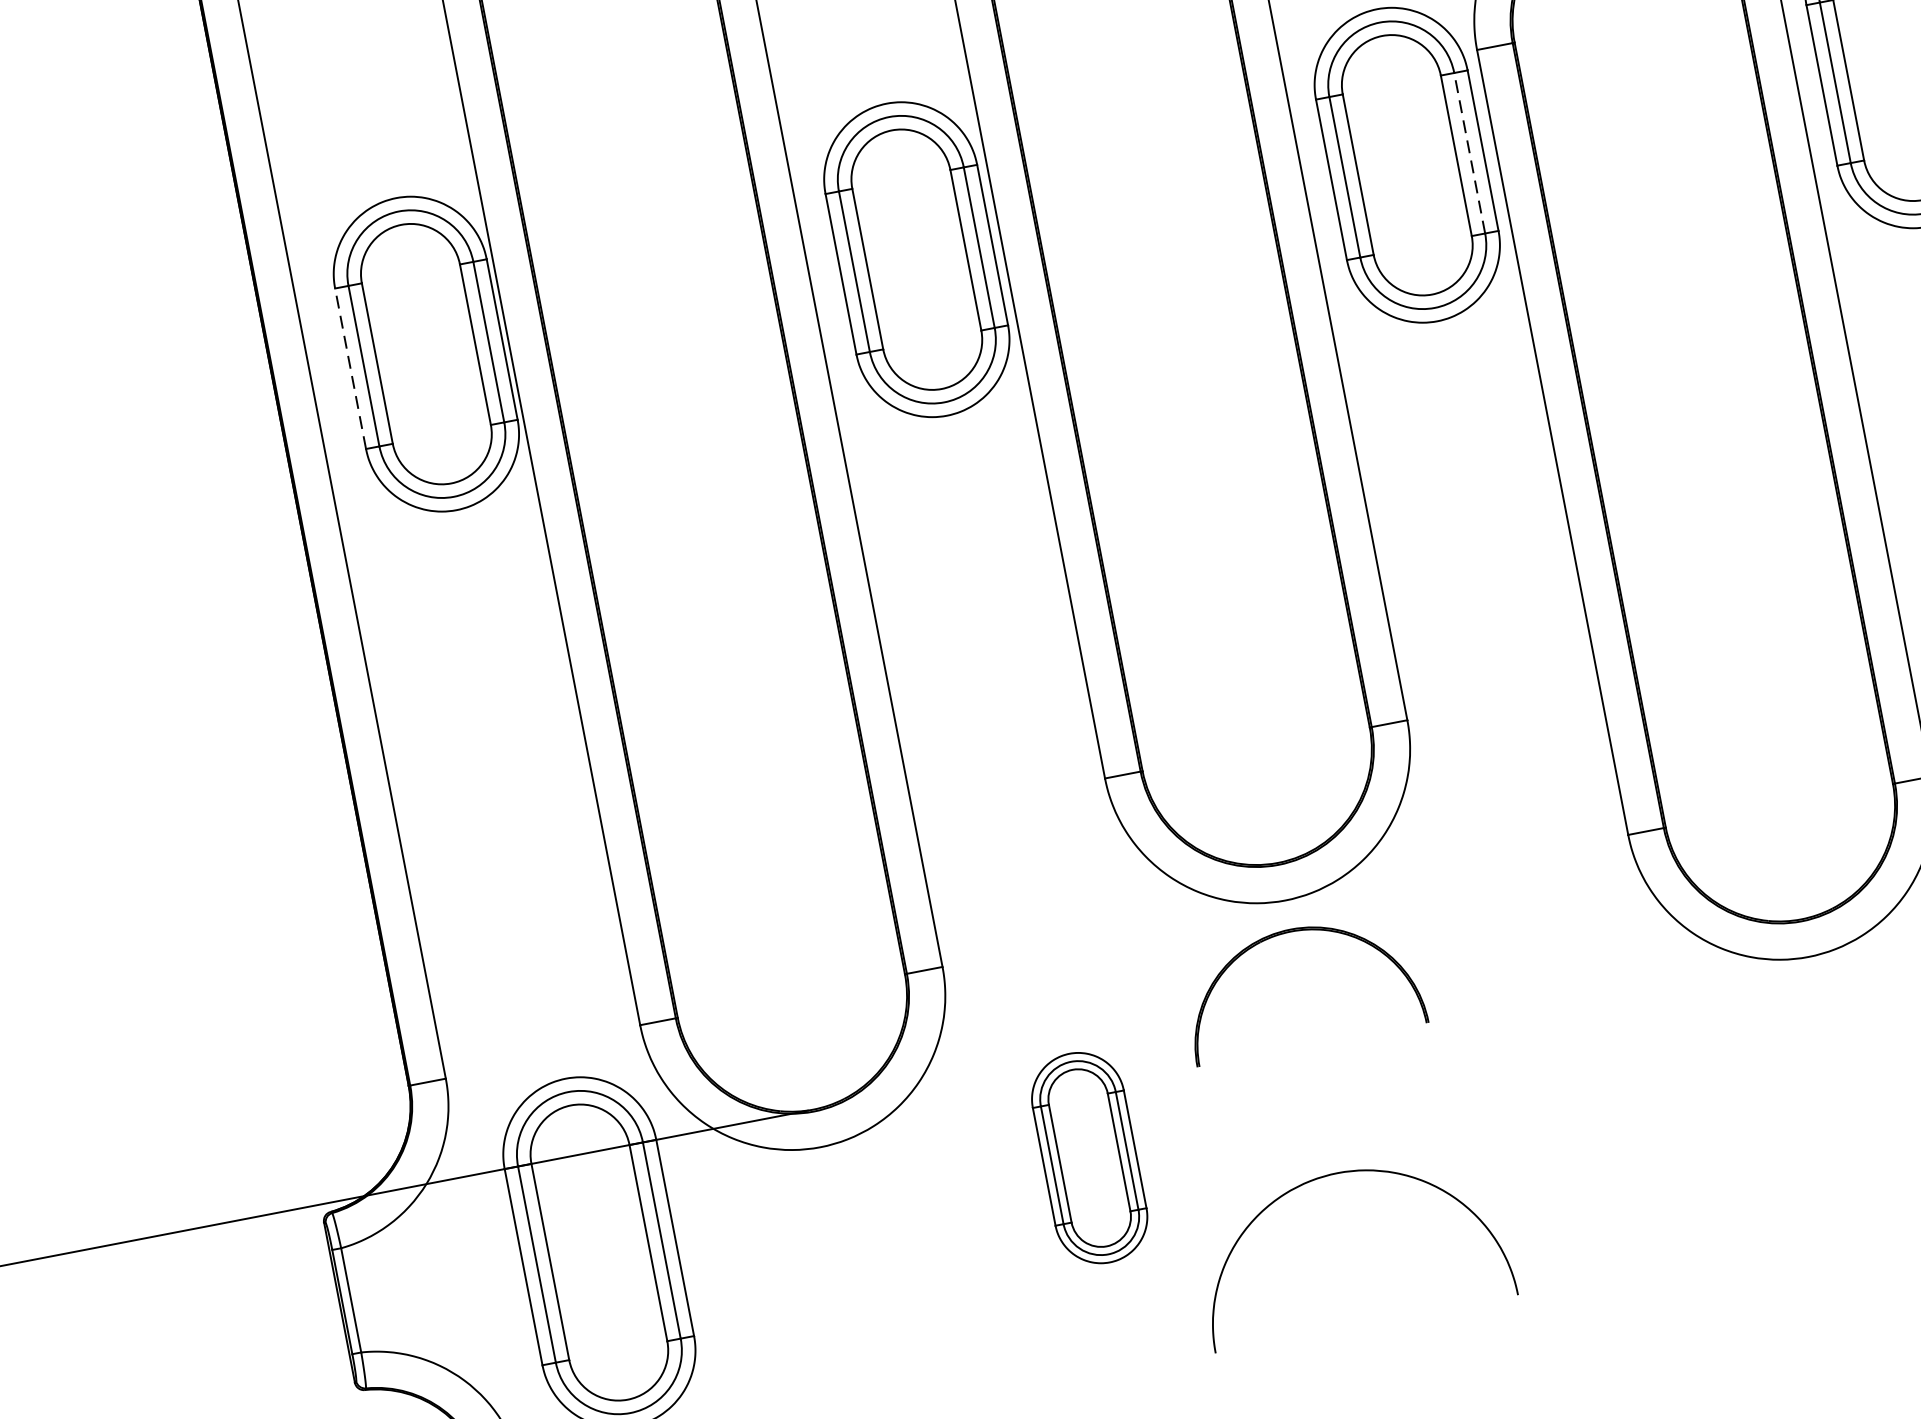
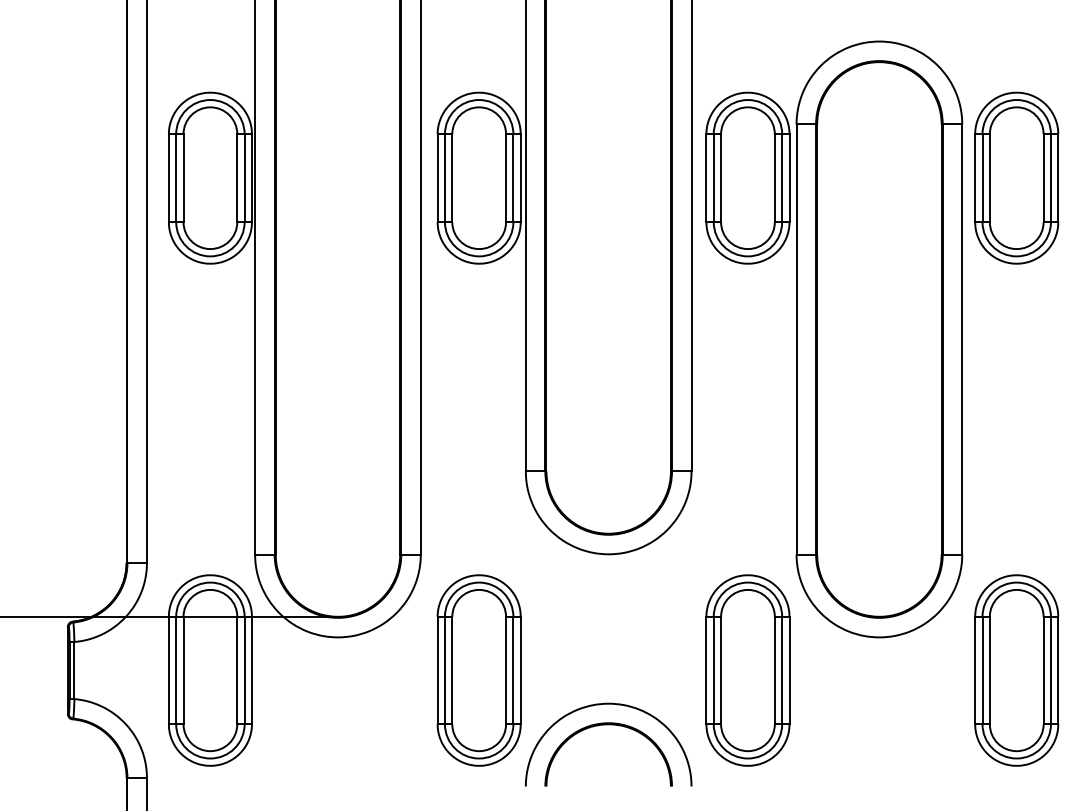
line: (1470, 153) -> (782, 178), dashed -> solid
line: (350, 369) -> (168, 178), dashed -> solid
part: (1291, 933) -> (608, 725), moved
part: (1579, 1063) -> (747, 670), added
part: (1088, 1158) -> (478, 670), size x1.67

